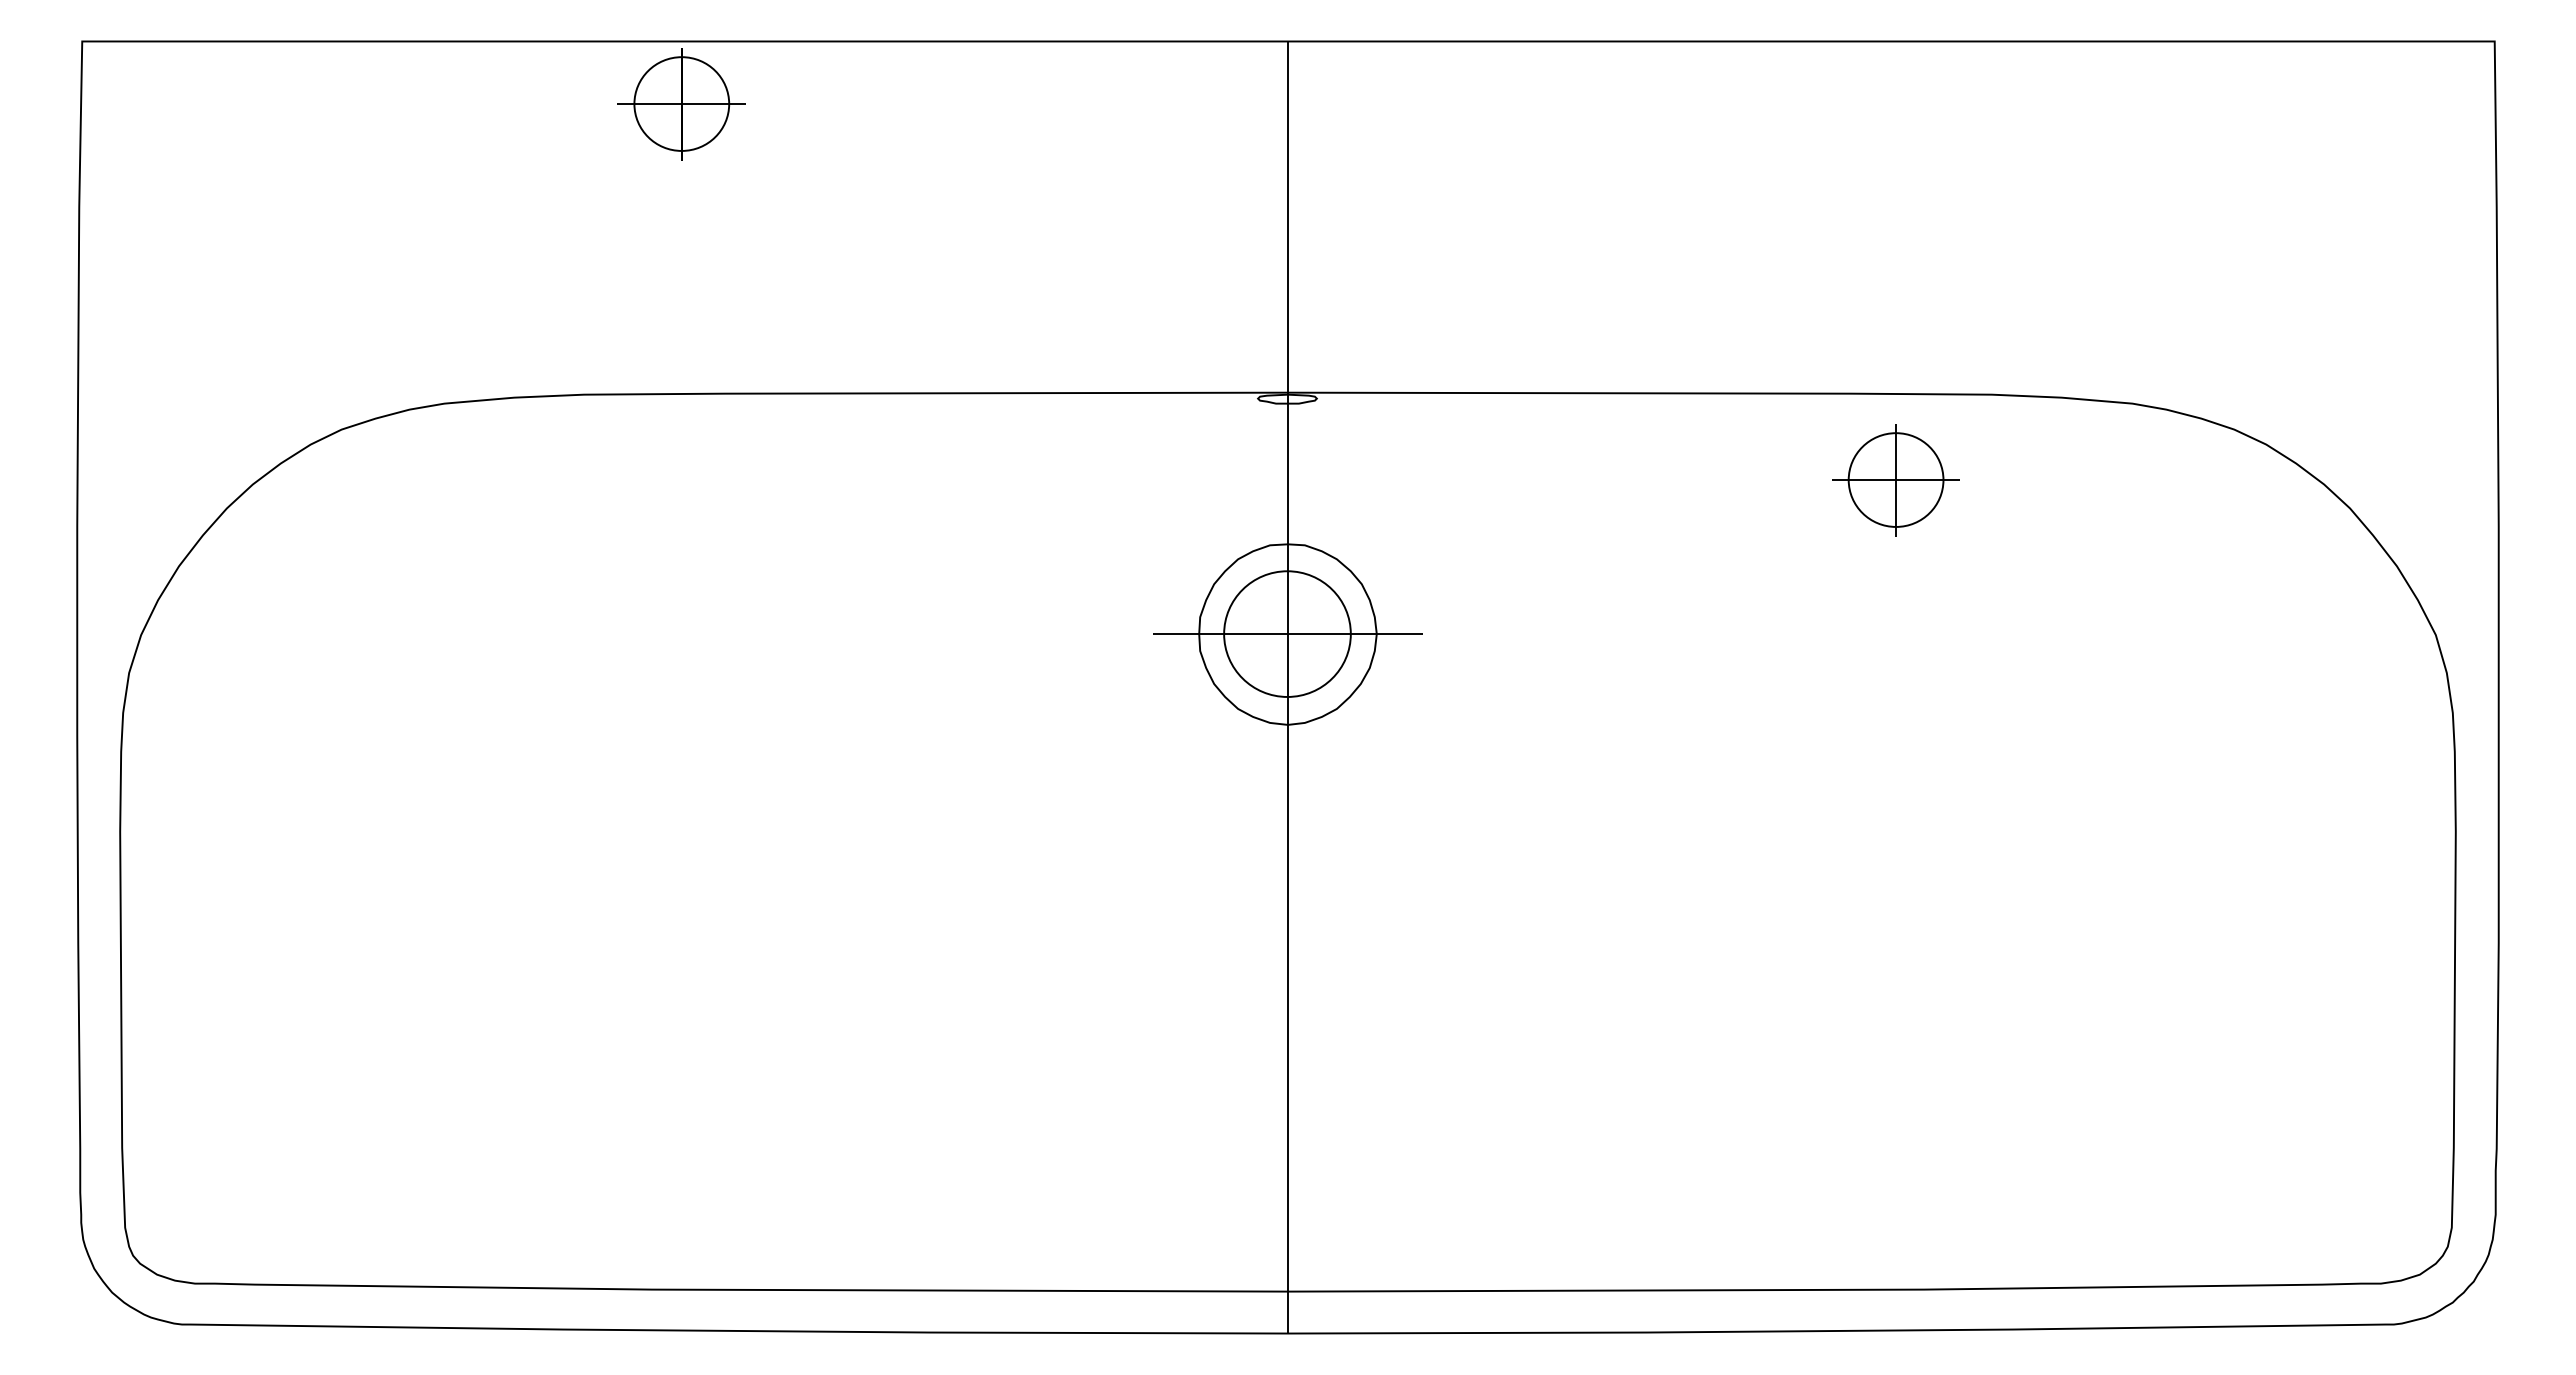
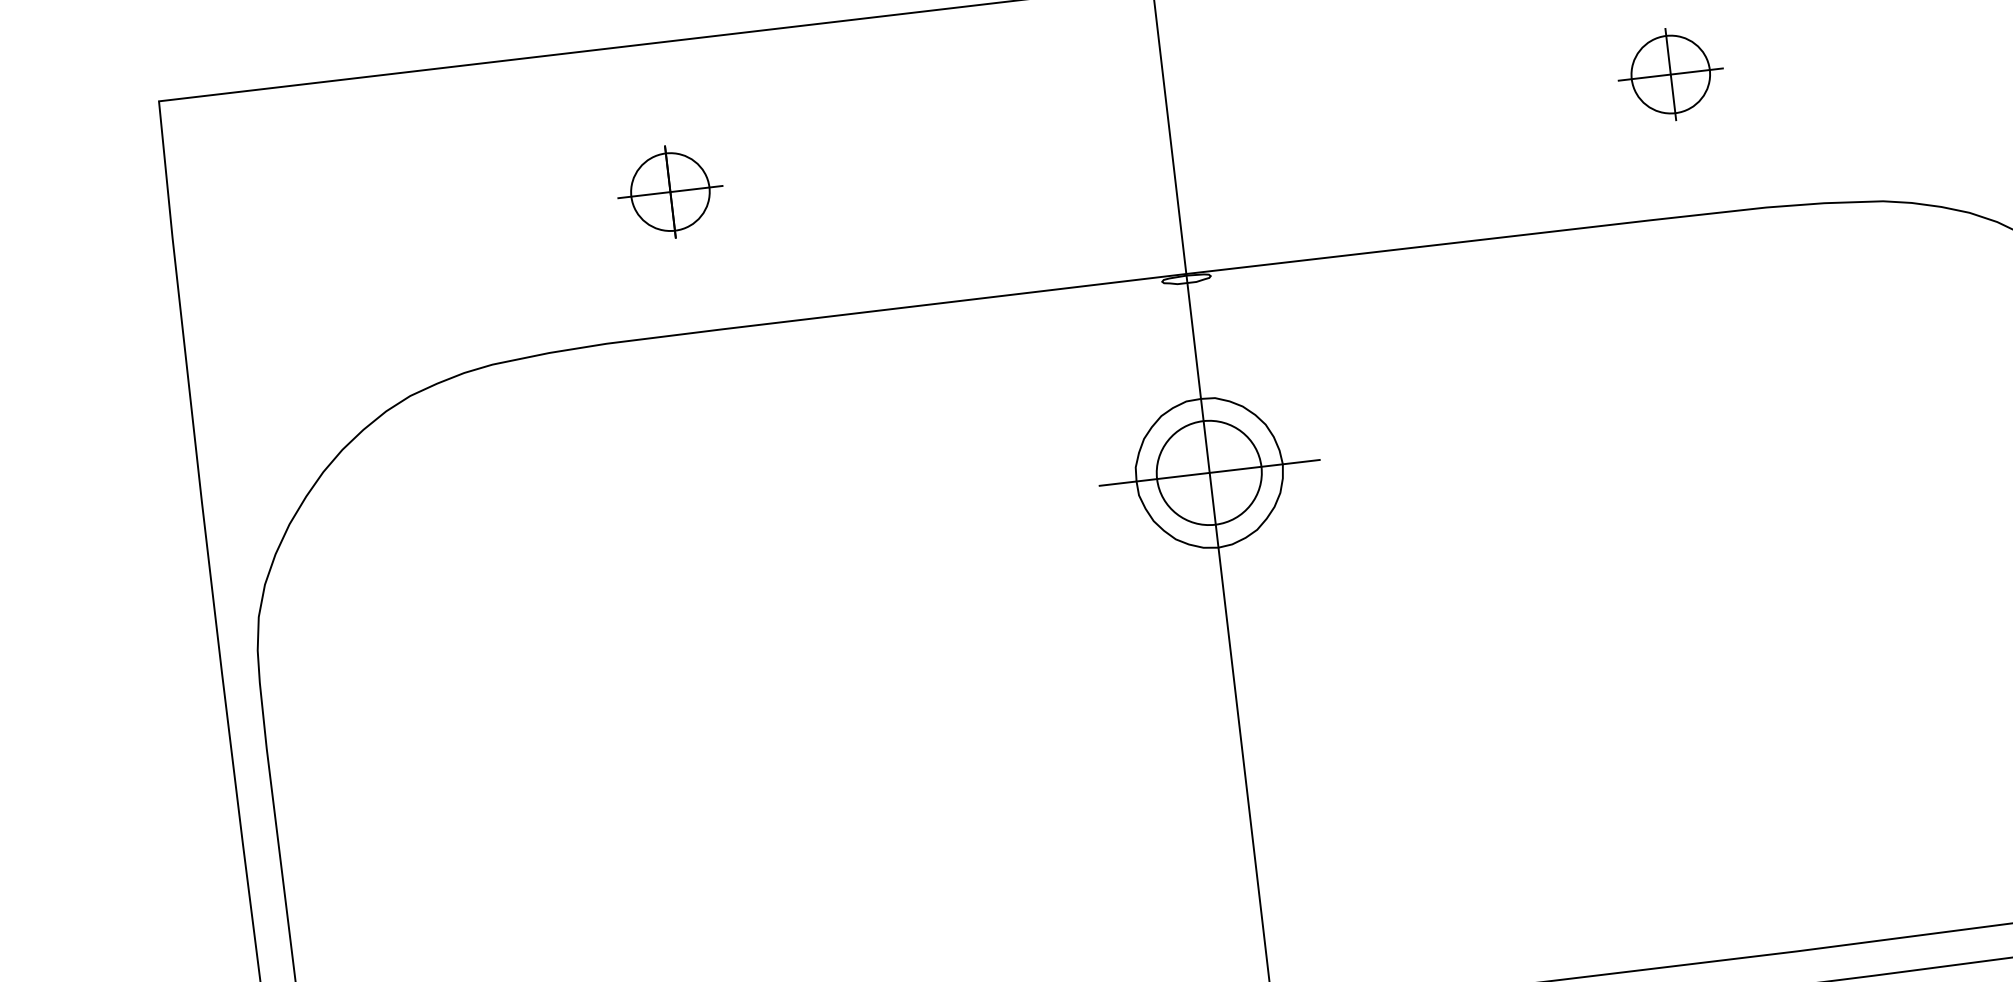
part: (681, 104) -> (670, 192), moved
part: (1895, 480) -> (1670, 74), moved

